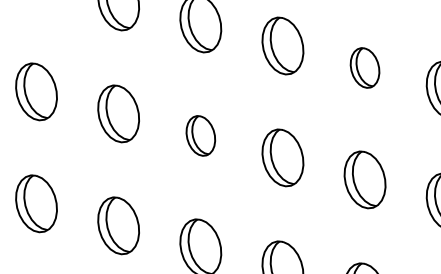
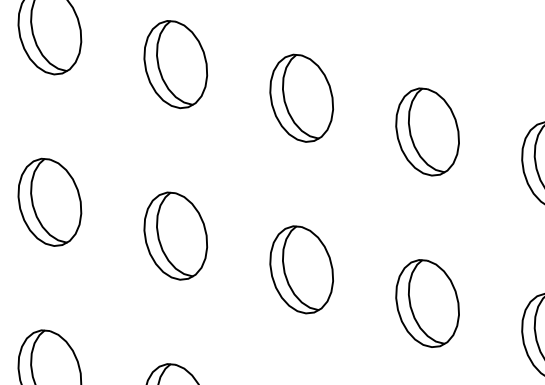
part: (364, 67) -> (426, 131), size x1.43
part: (200, 135) -> (175, 235), size x1.43

